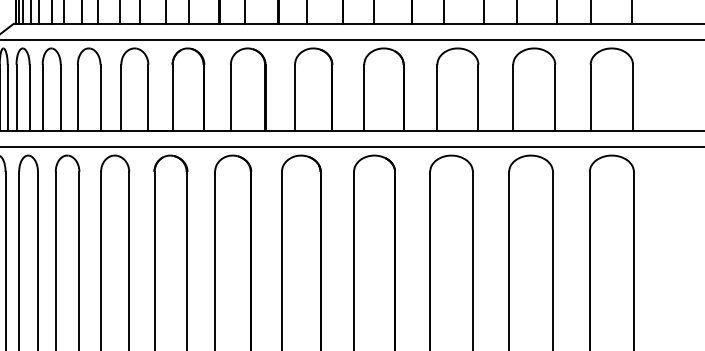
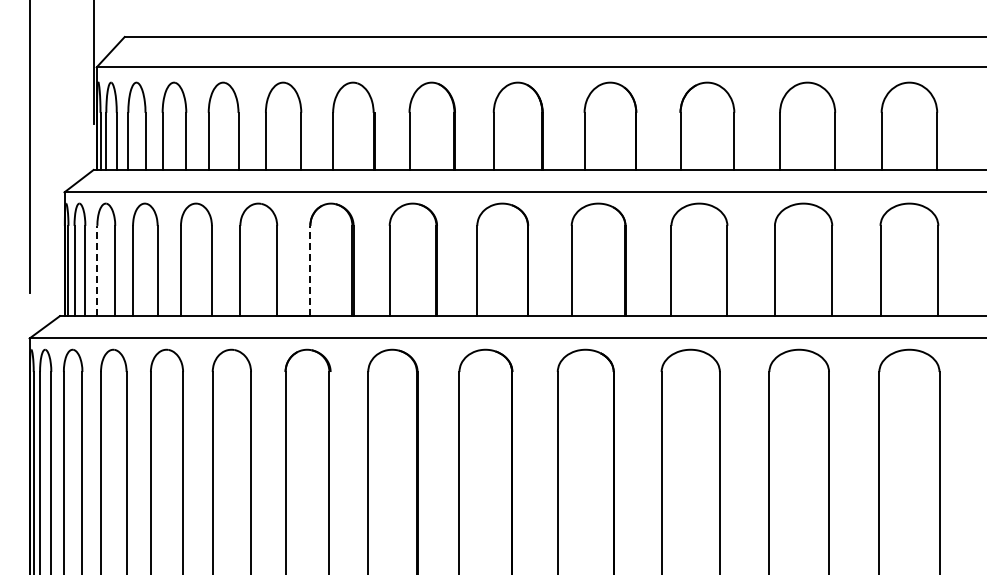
line: (16, 97) -> (97, 270), solid -> dashed
line: (172, 97) -> (310, 270), solid -> dashed

